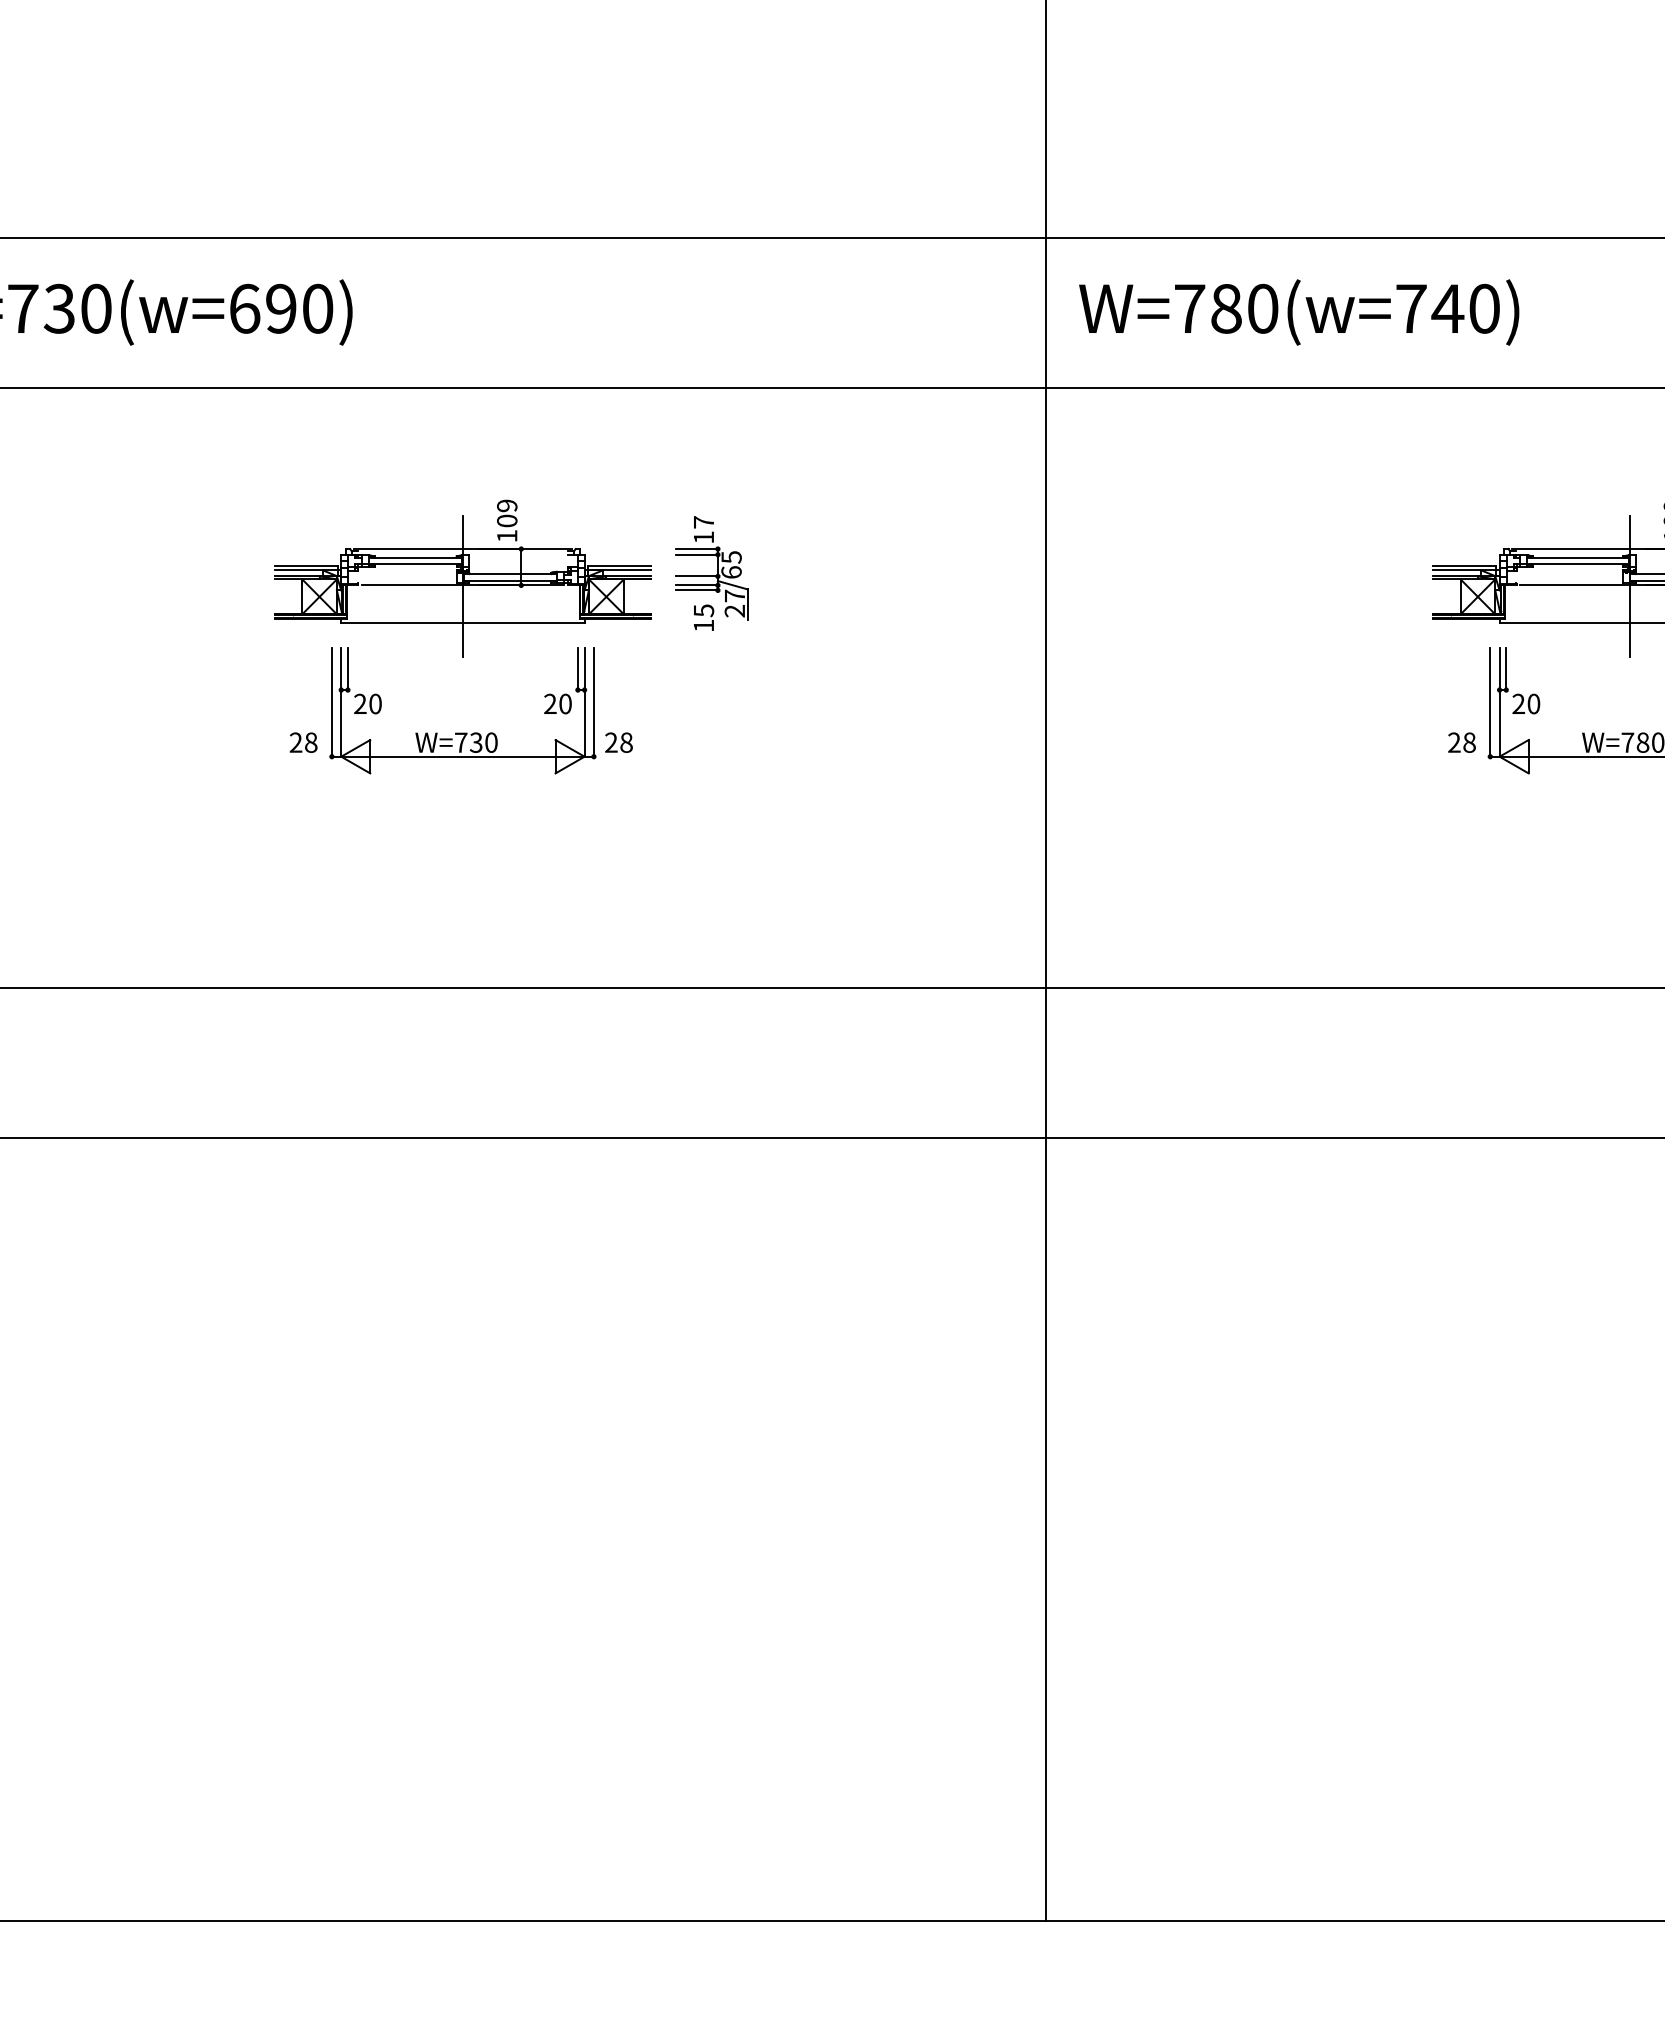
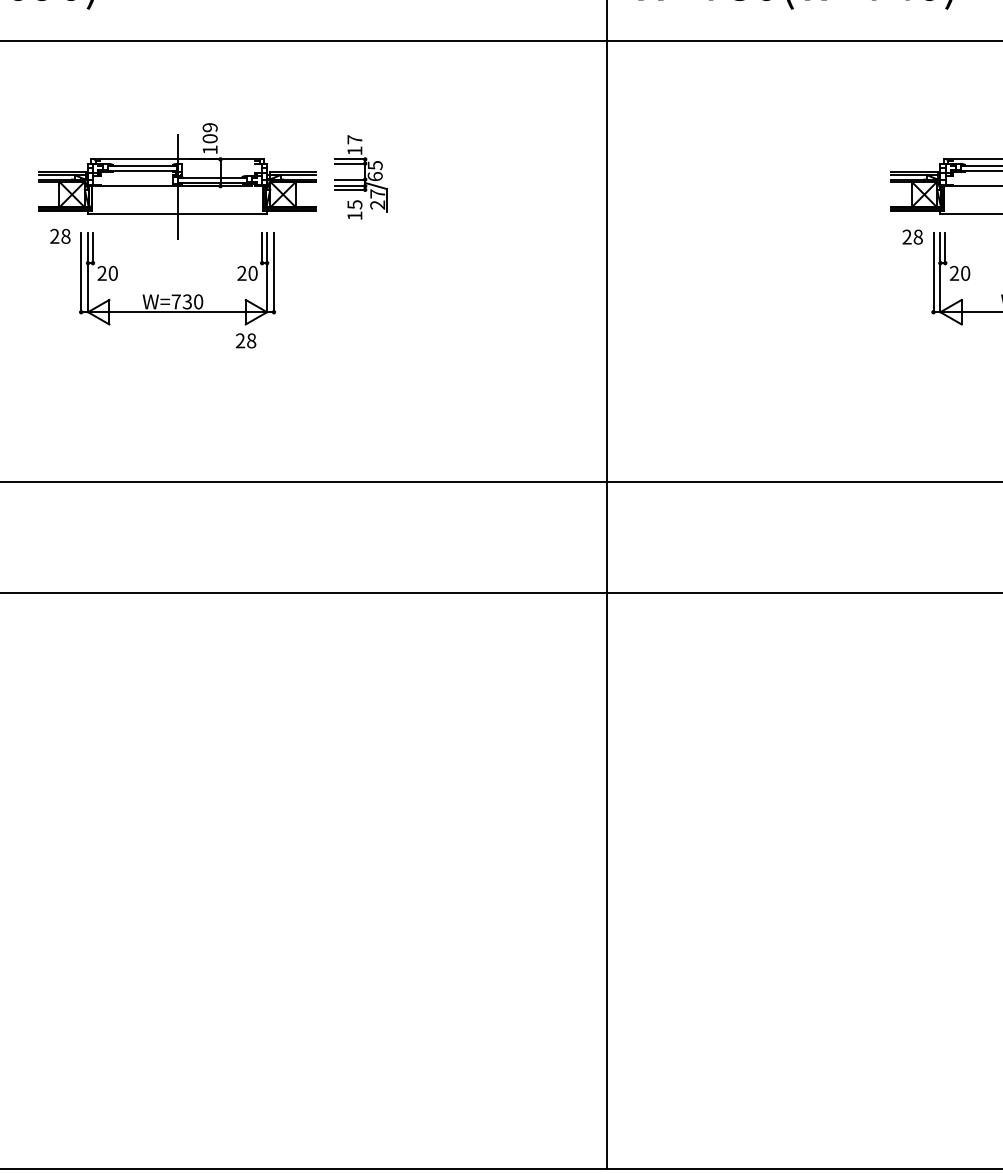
text: (303, 742) -> (60, 236), moved
text: (618, 742) -> (245, 340), moved
text: (1461, 742) -> (912, 237), moved

